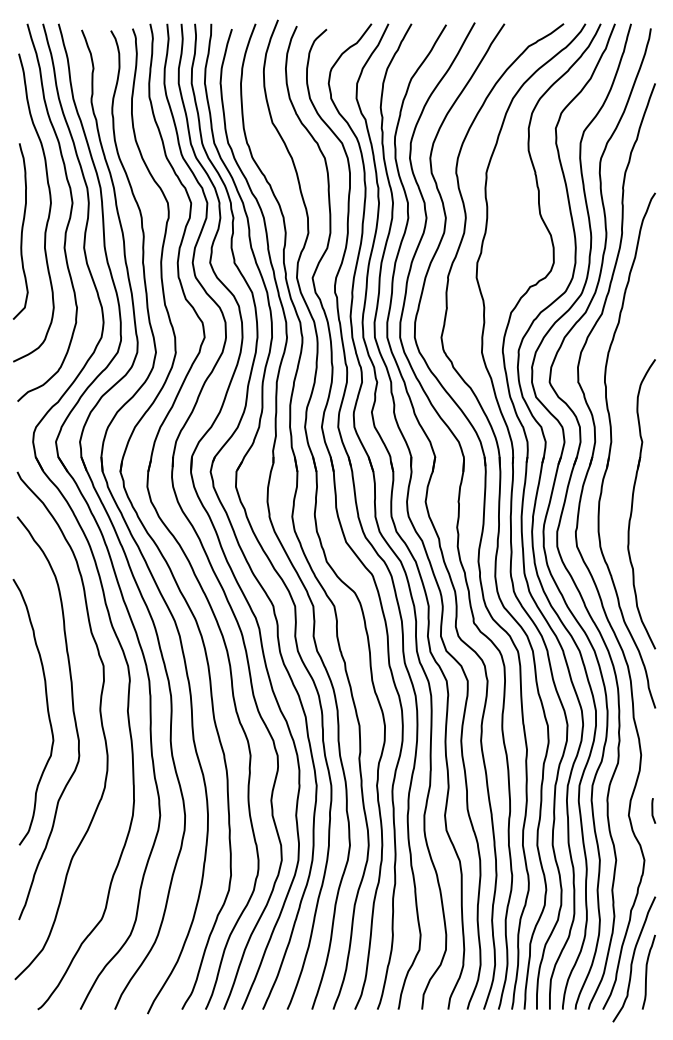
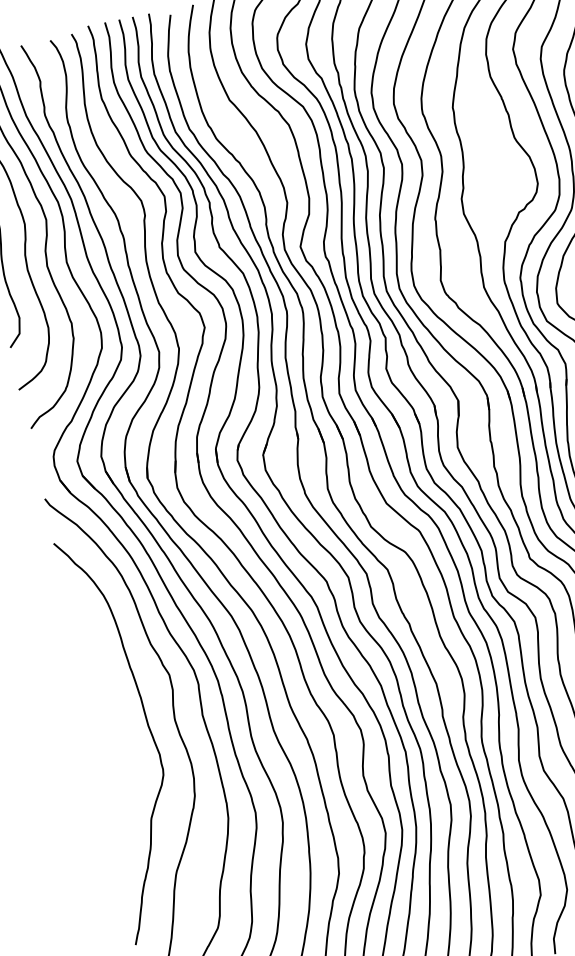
curve: (46, 707) -> (120, 727), removed

